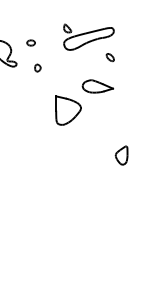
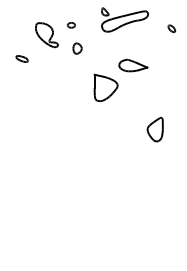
part: (109, 57) -> (171, 28), moved
part: (37, 68) -> (77, 48), size x1.6
part: (121, 155) -> (155, 129), size x1.4

